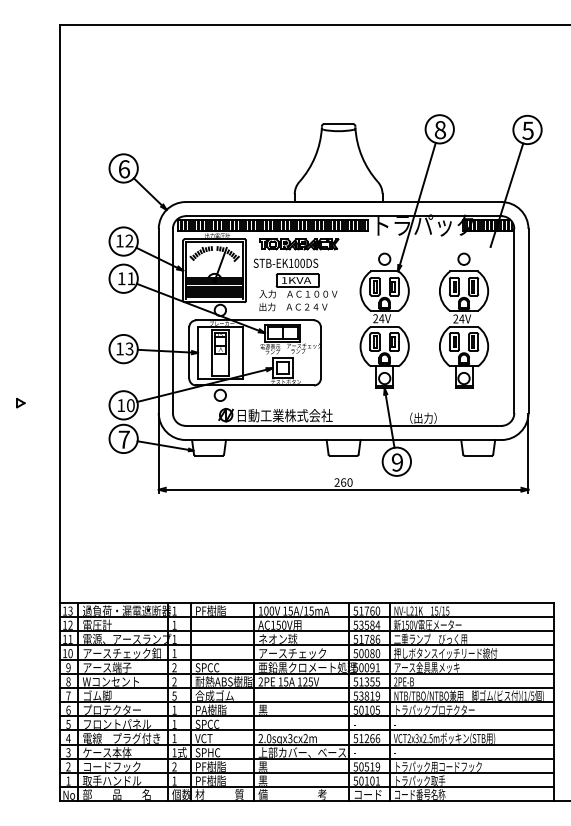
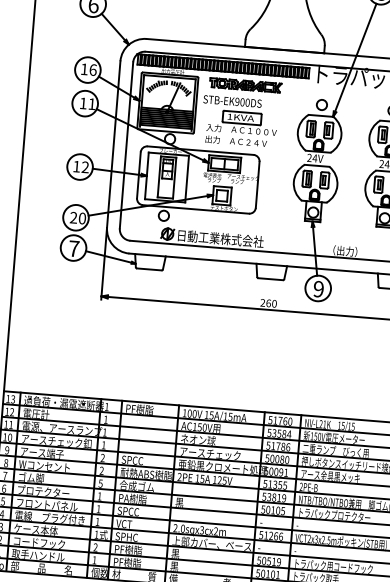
text: (129, 240) -> (93, 69), 12 -> 16
text: (290, 262) -> (236, 101), STB-EK100DS -> STB-EK900DS
text: (129, 349) -> (85, 167), 13 -> 12
text: (121, 405) -> (74, 217), 10 -> 20

